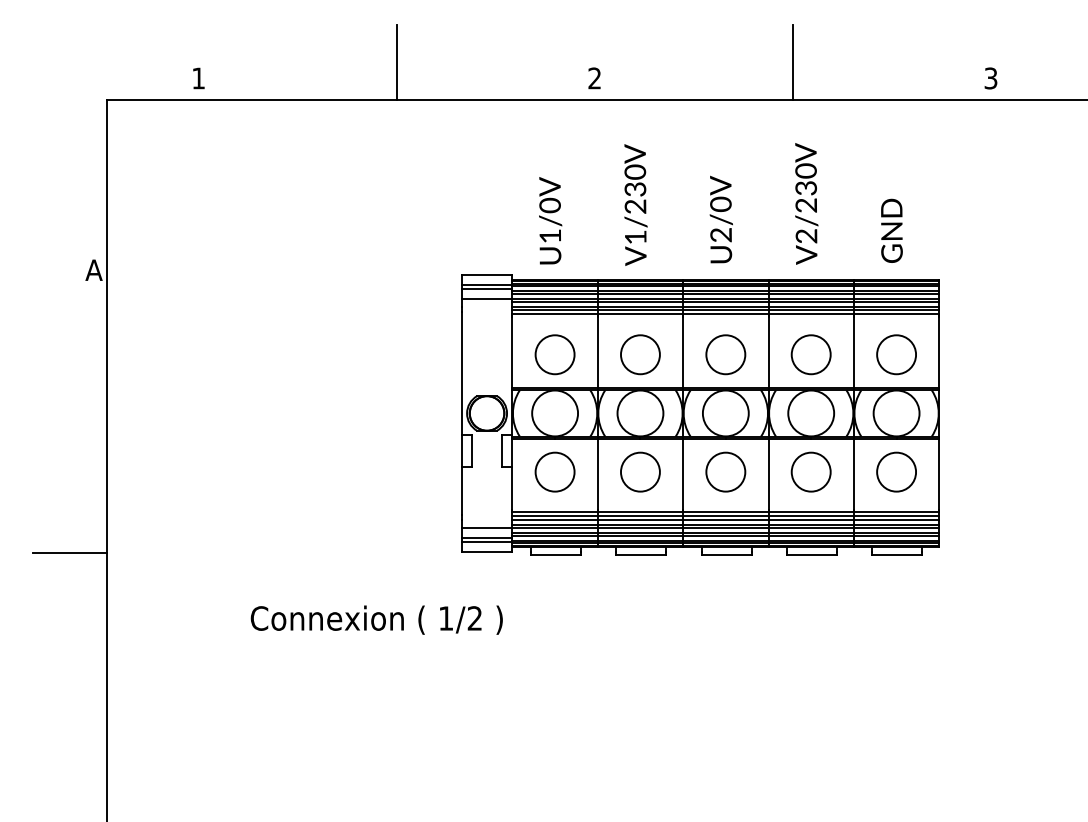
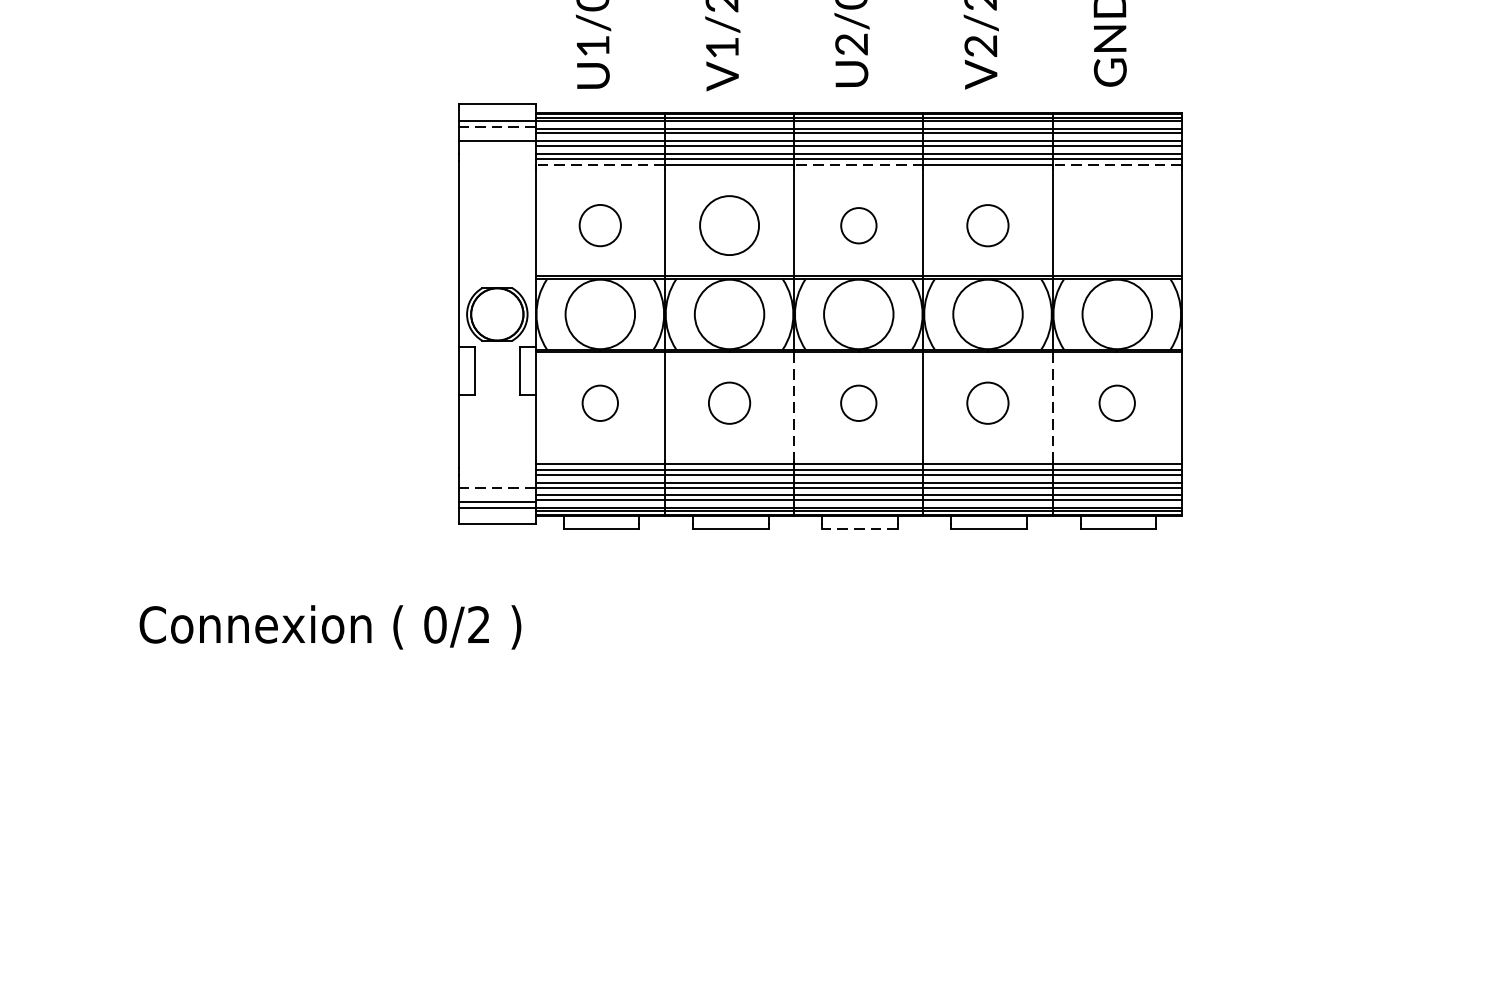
line: (486, 289) -> (496, 126), solid -> dashed
line: (555, 314) -> (600, 164), solid -> dashed
line: (725, 314) -> (858, 164), solid -> dashed
line: (896, 314) -> (1117, 164), solid -> dashed
circle: (554, 354) -> (599, 225), size x0.7
circle: (725, 354) -> (858, 225), size x0.6
circle: (810, 354) -> (986, 225), size x0.7
circle: (896, 354) -> (1117, 225), removed
circle: (554, 471) -> (599, 402), size x0.6
circle: (640, 471) -> (729, 402), size x0.7
circle: (725, 471) -> (858, 402), size x0.6
circle: (810, 471) -> (986, 402), size x0.7
circle: (896, 471) -> (1117, 402), size x0.6
line: (683, 474) -> (794, 406), solid -> dashed
line: (853, 474) -> (1052, 406), solid -> dashed
line: (486, 528) -> (496, 488), solid -> dashed
line: (726, 554) -> (859, 527), solid -> dashed
text: (445, 618) -> (434, 624), 1/2 -> 0/2

